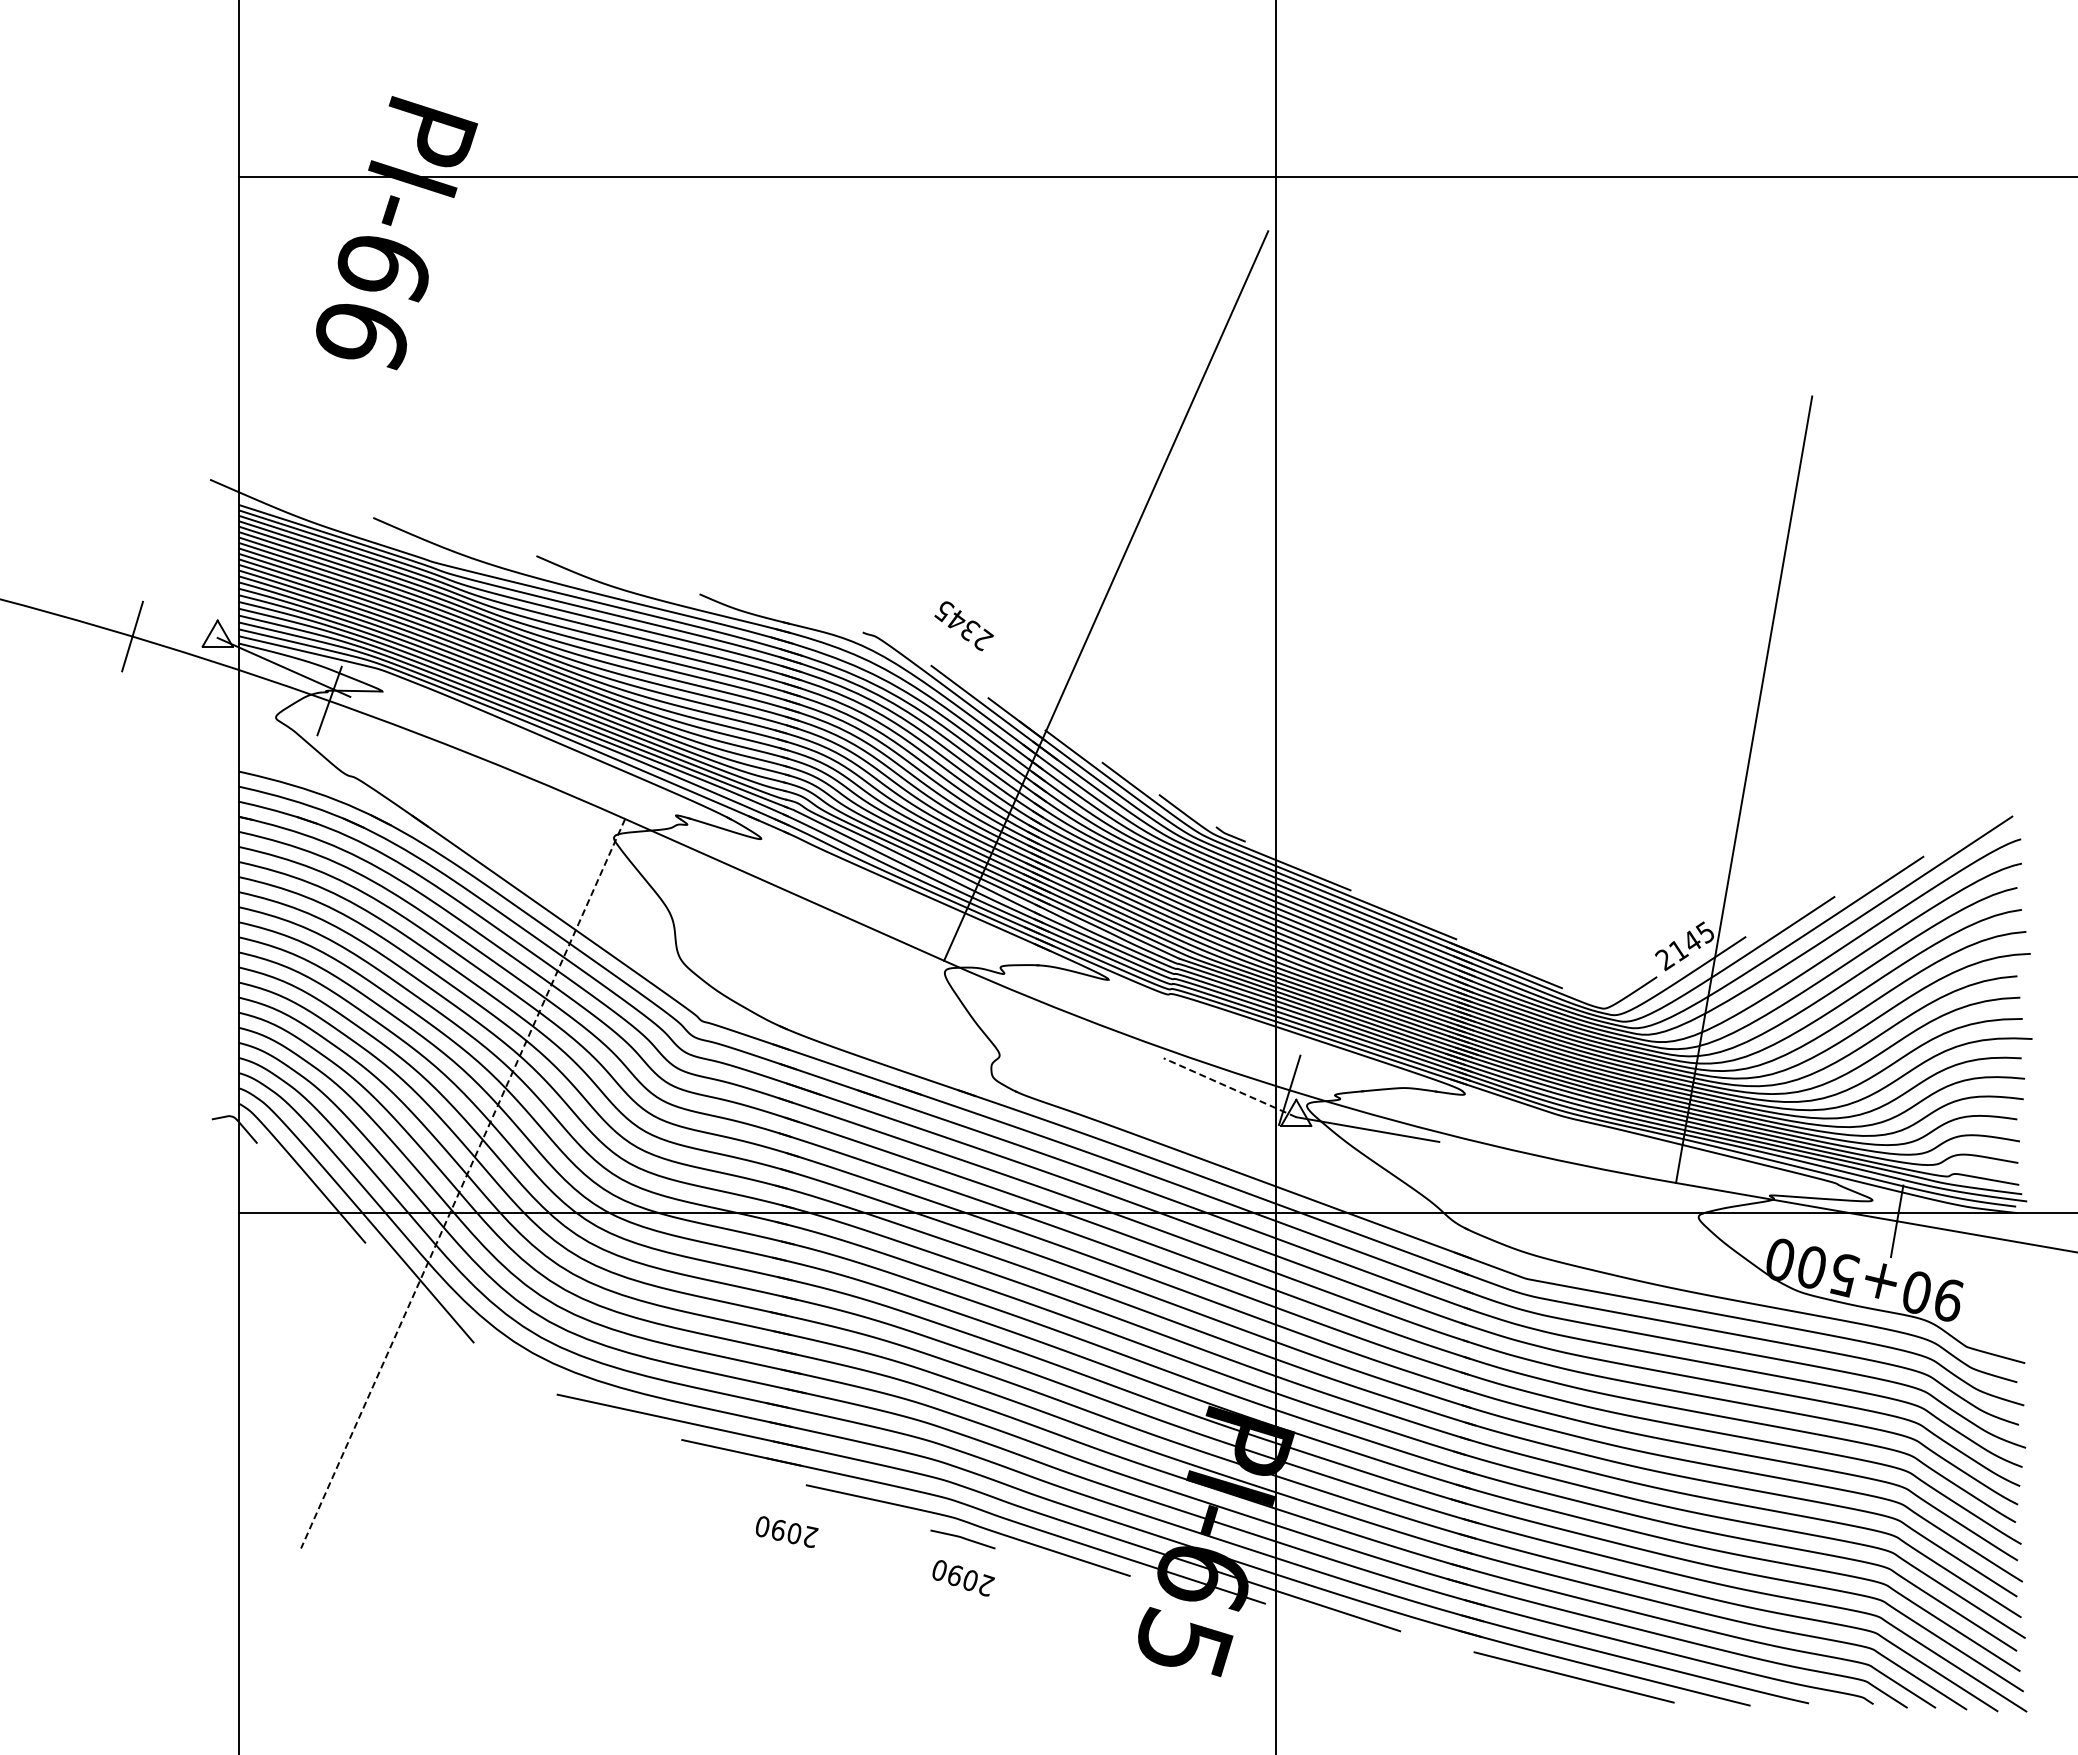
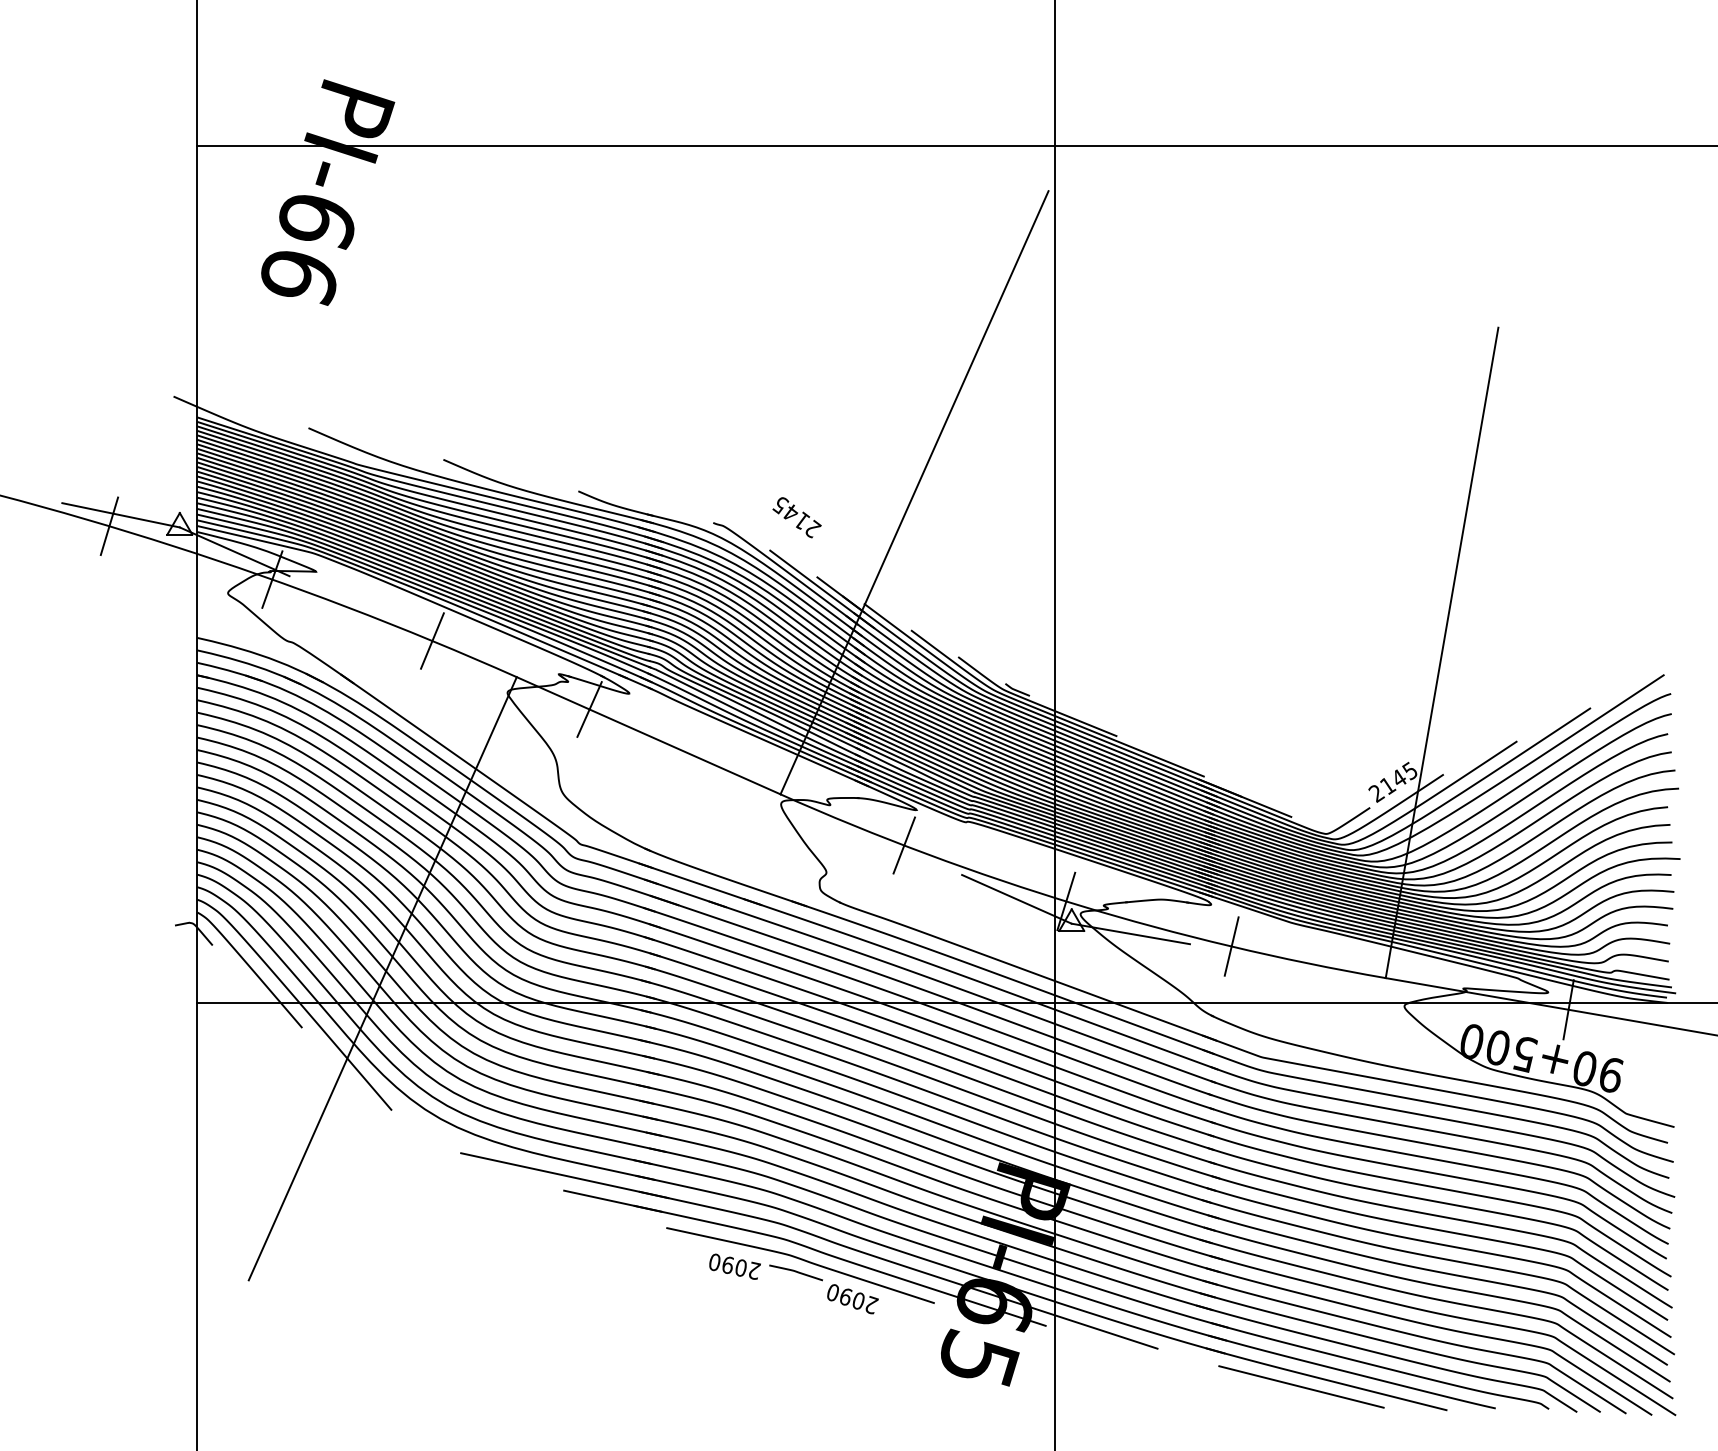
line: (146, 623) -> (120, 515), added
text: (970, 629) -> (802, 520), 2345 -> 2145
line: (522, 774) -> (431, 640), added
line: (712, 858) -> (589, 709), added
line: (1093, 1022) -> (904, 845), added
line: (1229, 1087) -> (1016, 899), dashed -> solid
line: (1489, 1144) -> (1231, 946), added
line: (462, 1184) -> (382, 979), dashed -> solid
text: (787, 1531) -> (735, 1266), moved
text: (963, 1578) -> (852, 1299), moved

